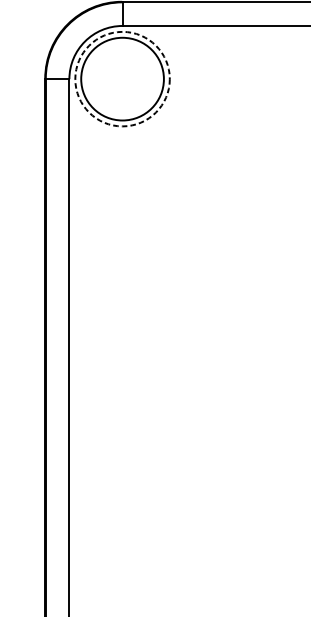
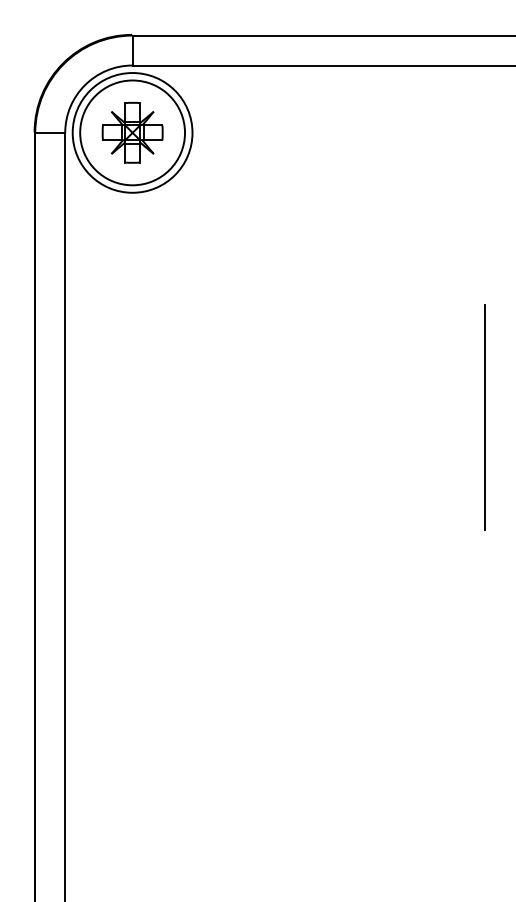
circle: (122, 78) -> (132, 132), dashed -> solid
part: (122, 78) -> (132, 132), added

